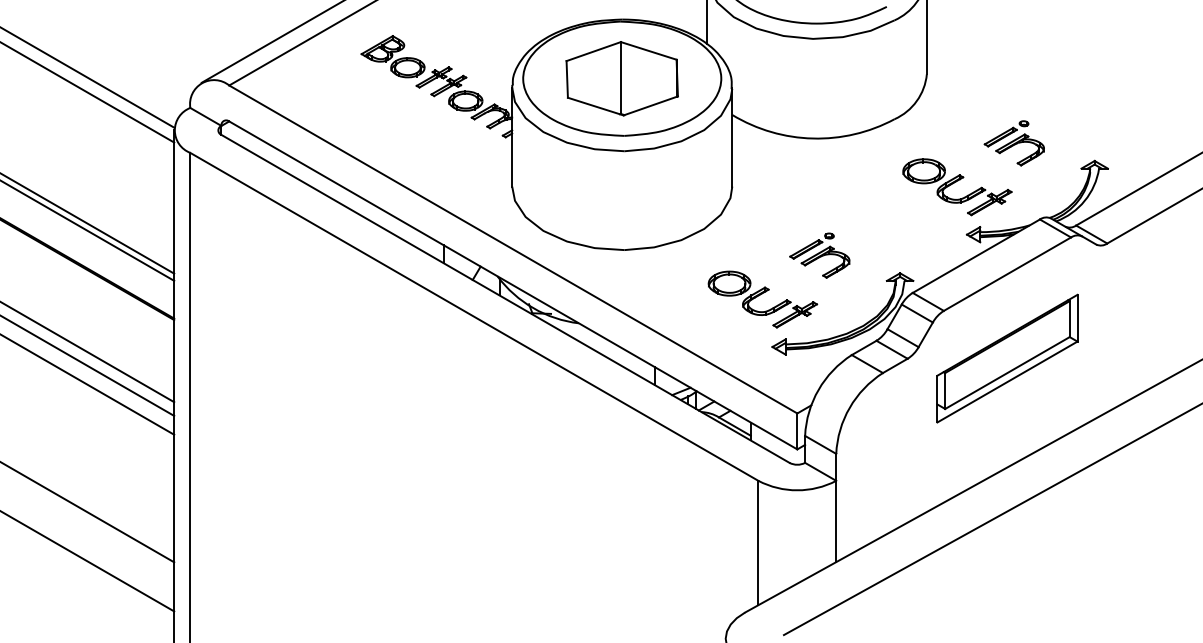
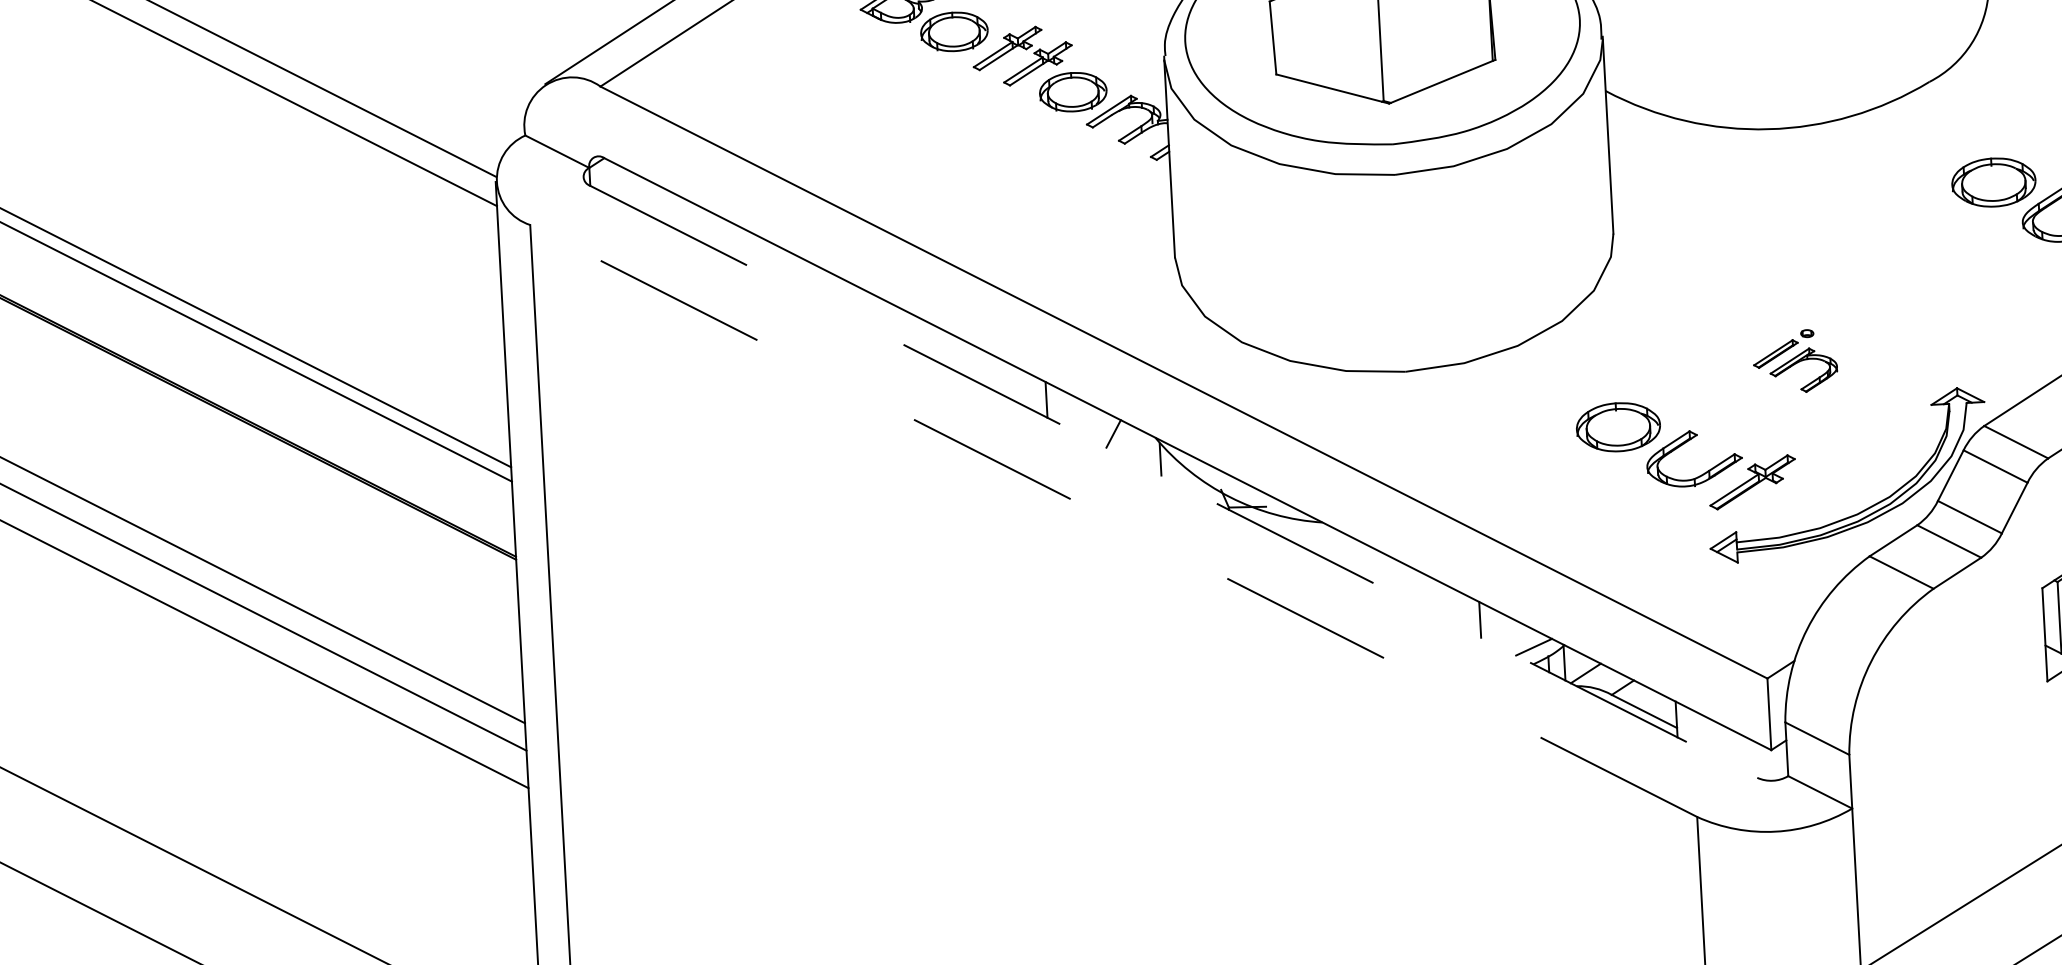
part: (819, 255) -> (1794, 361), size x0.7
line: (505, 298) -> (1173, 481), solid -> dashed
line: (474, 316) -> (1113, 520), solid -> dashed

